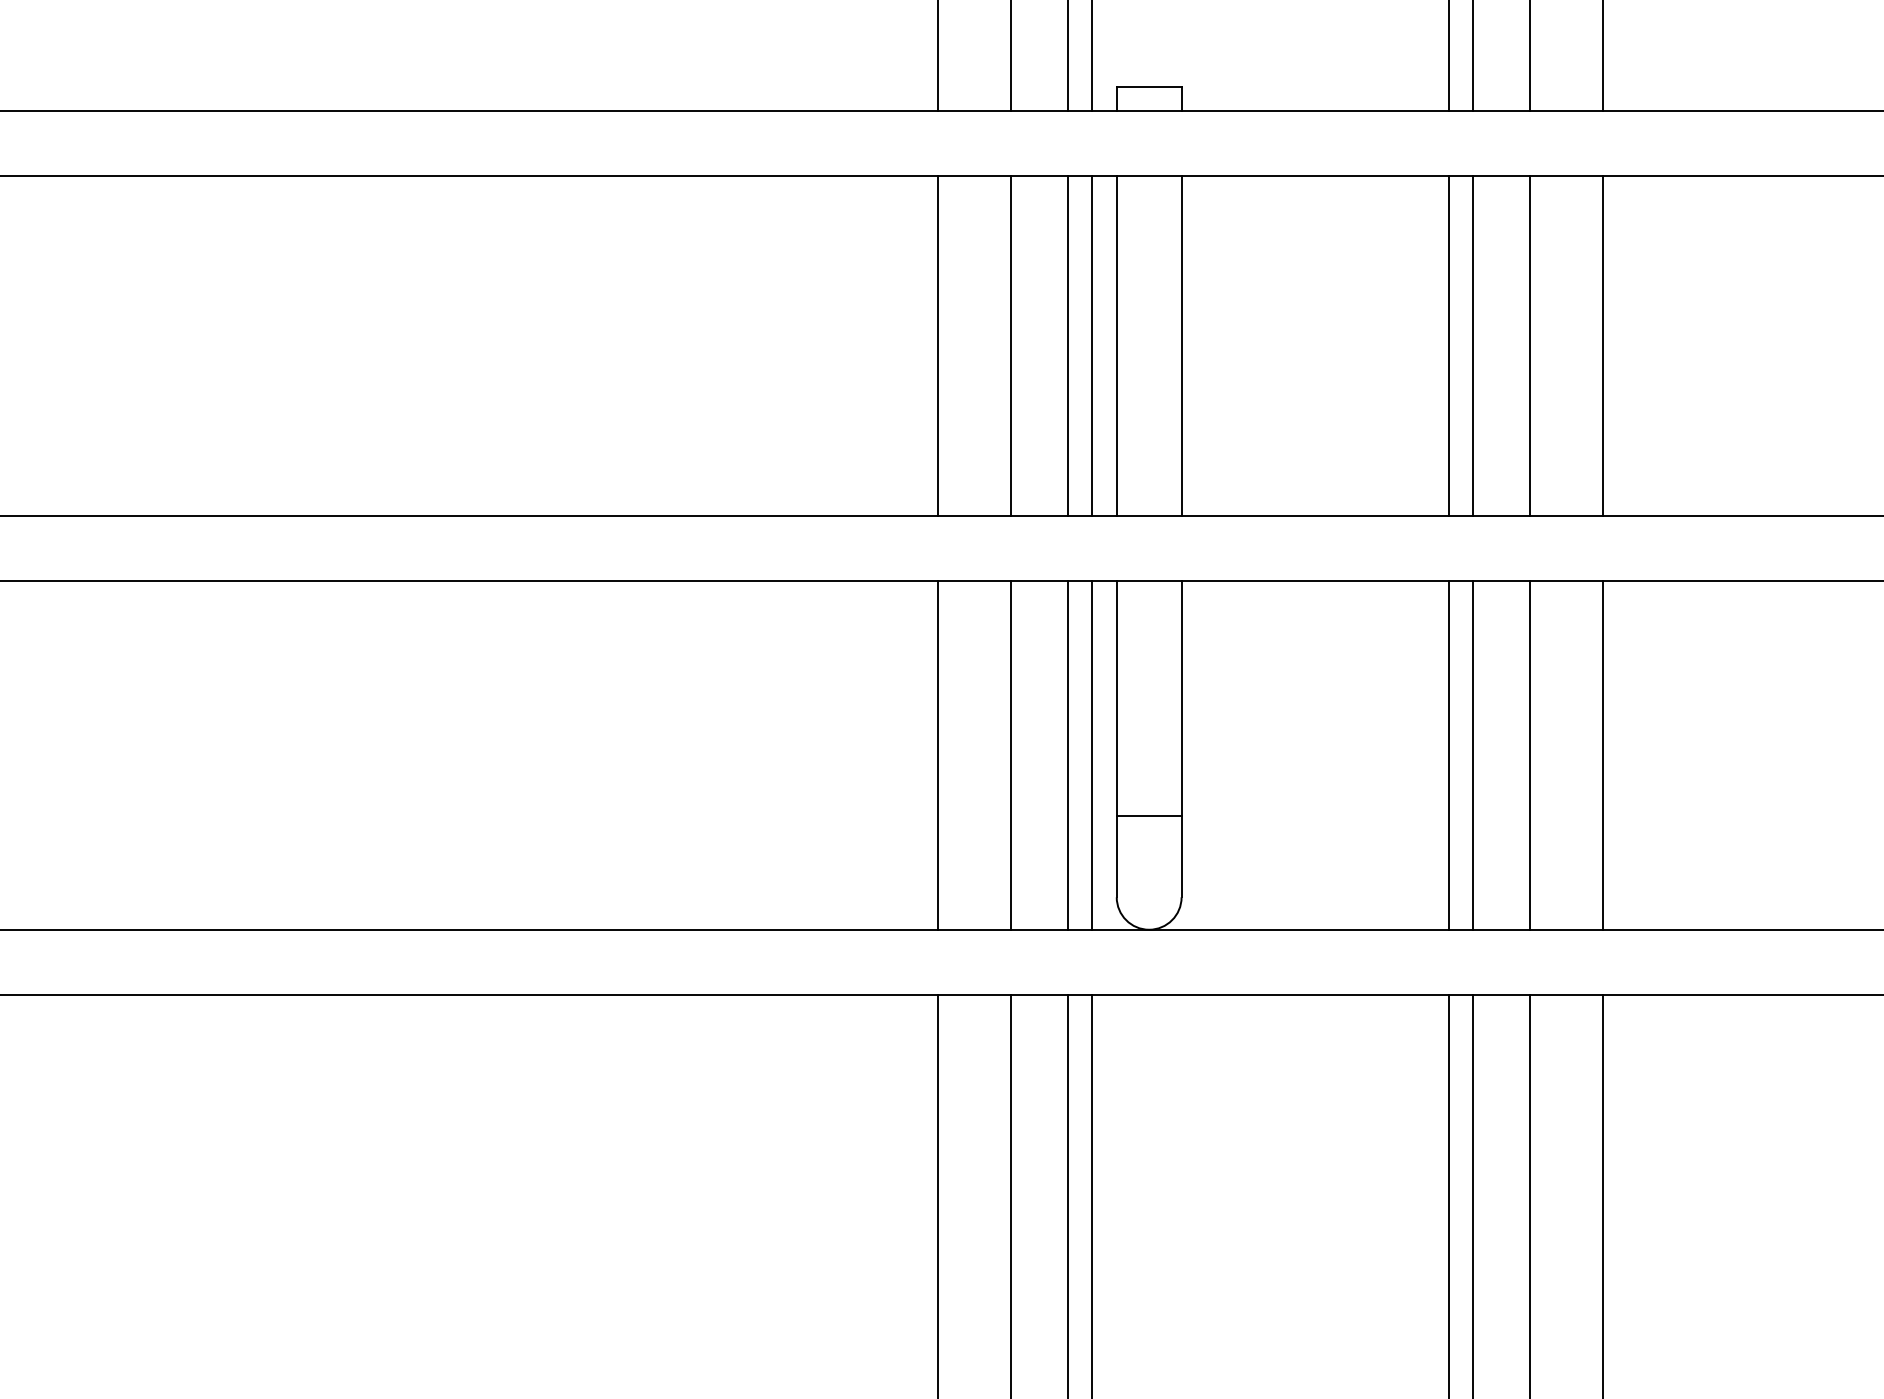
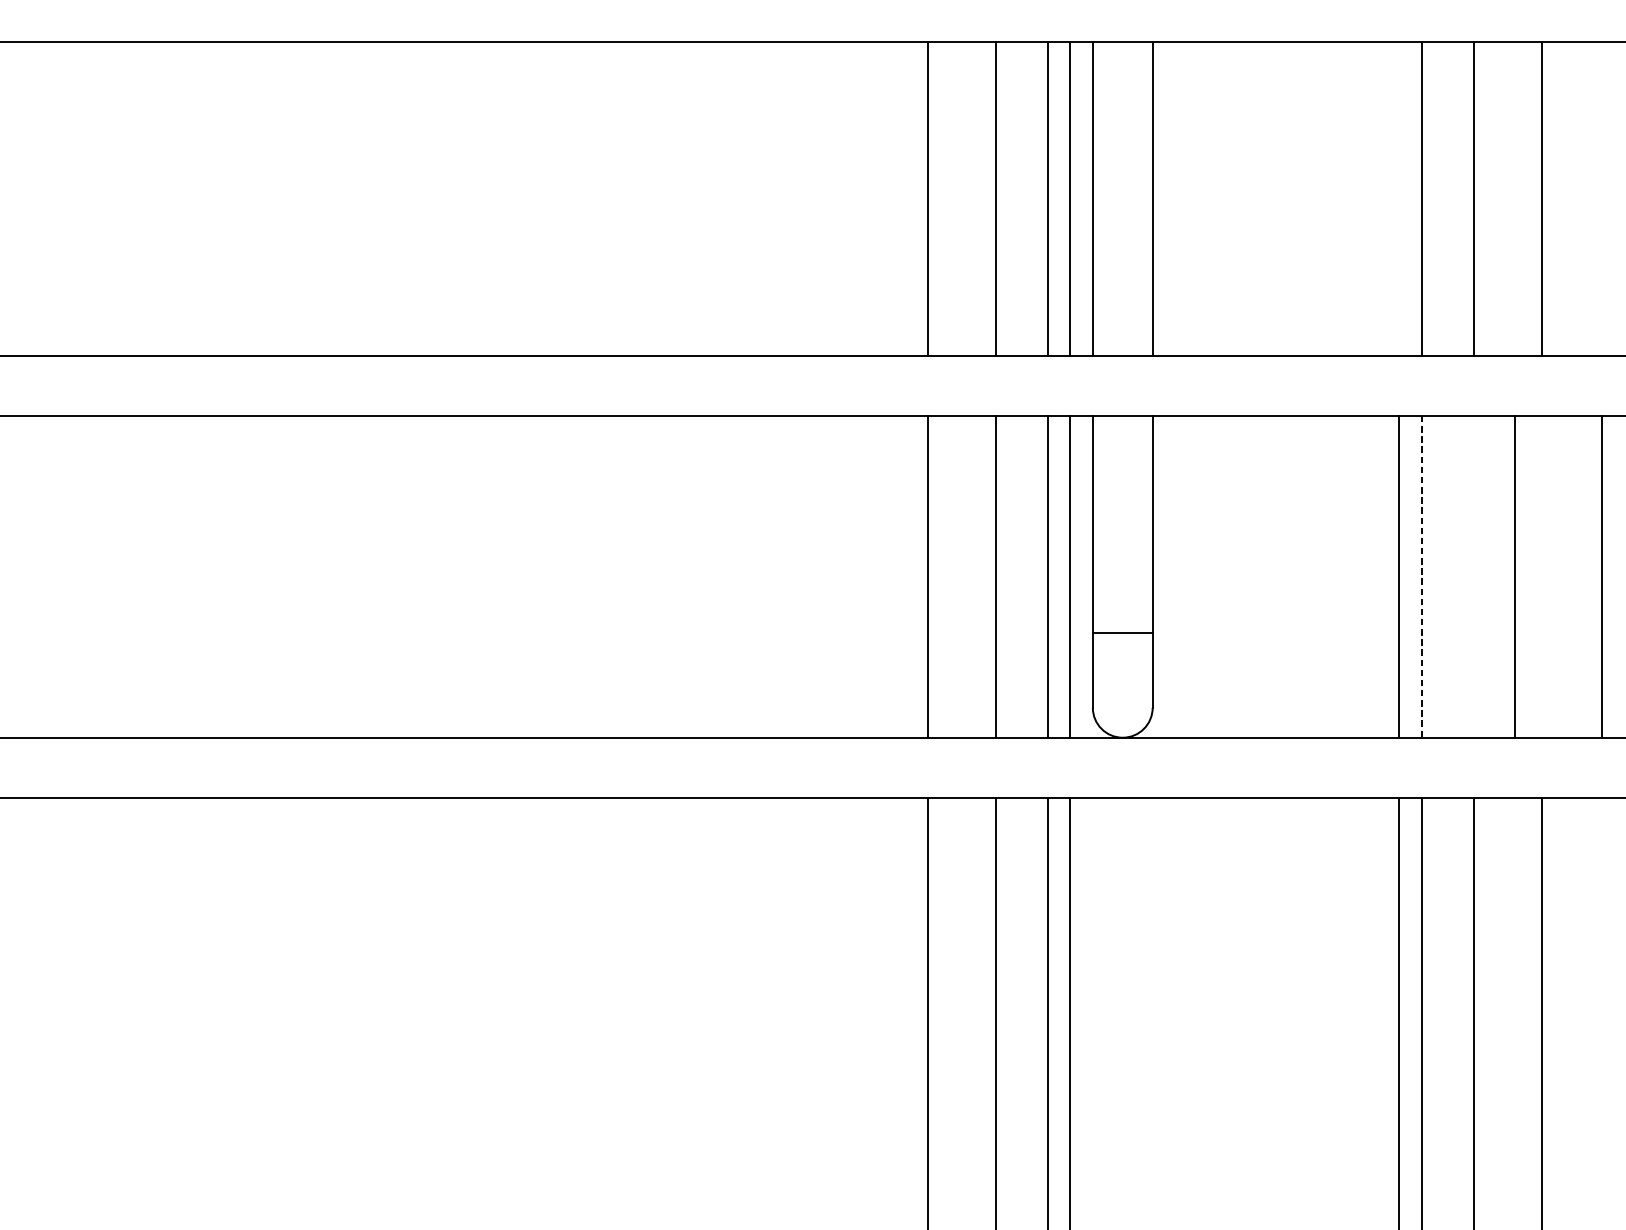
line: (1449, 345) -> (1399, 198), removed
line: (1473, 755) -> (1421, 576), solid -> dashed
line: (1530, 755) -> (1515, 576), moved
line: (1603, 755) -> (1601, 576), moved

